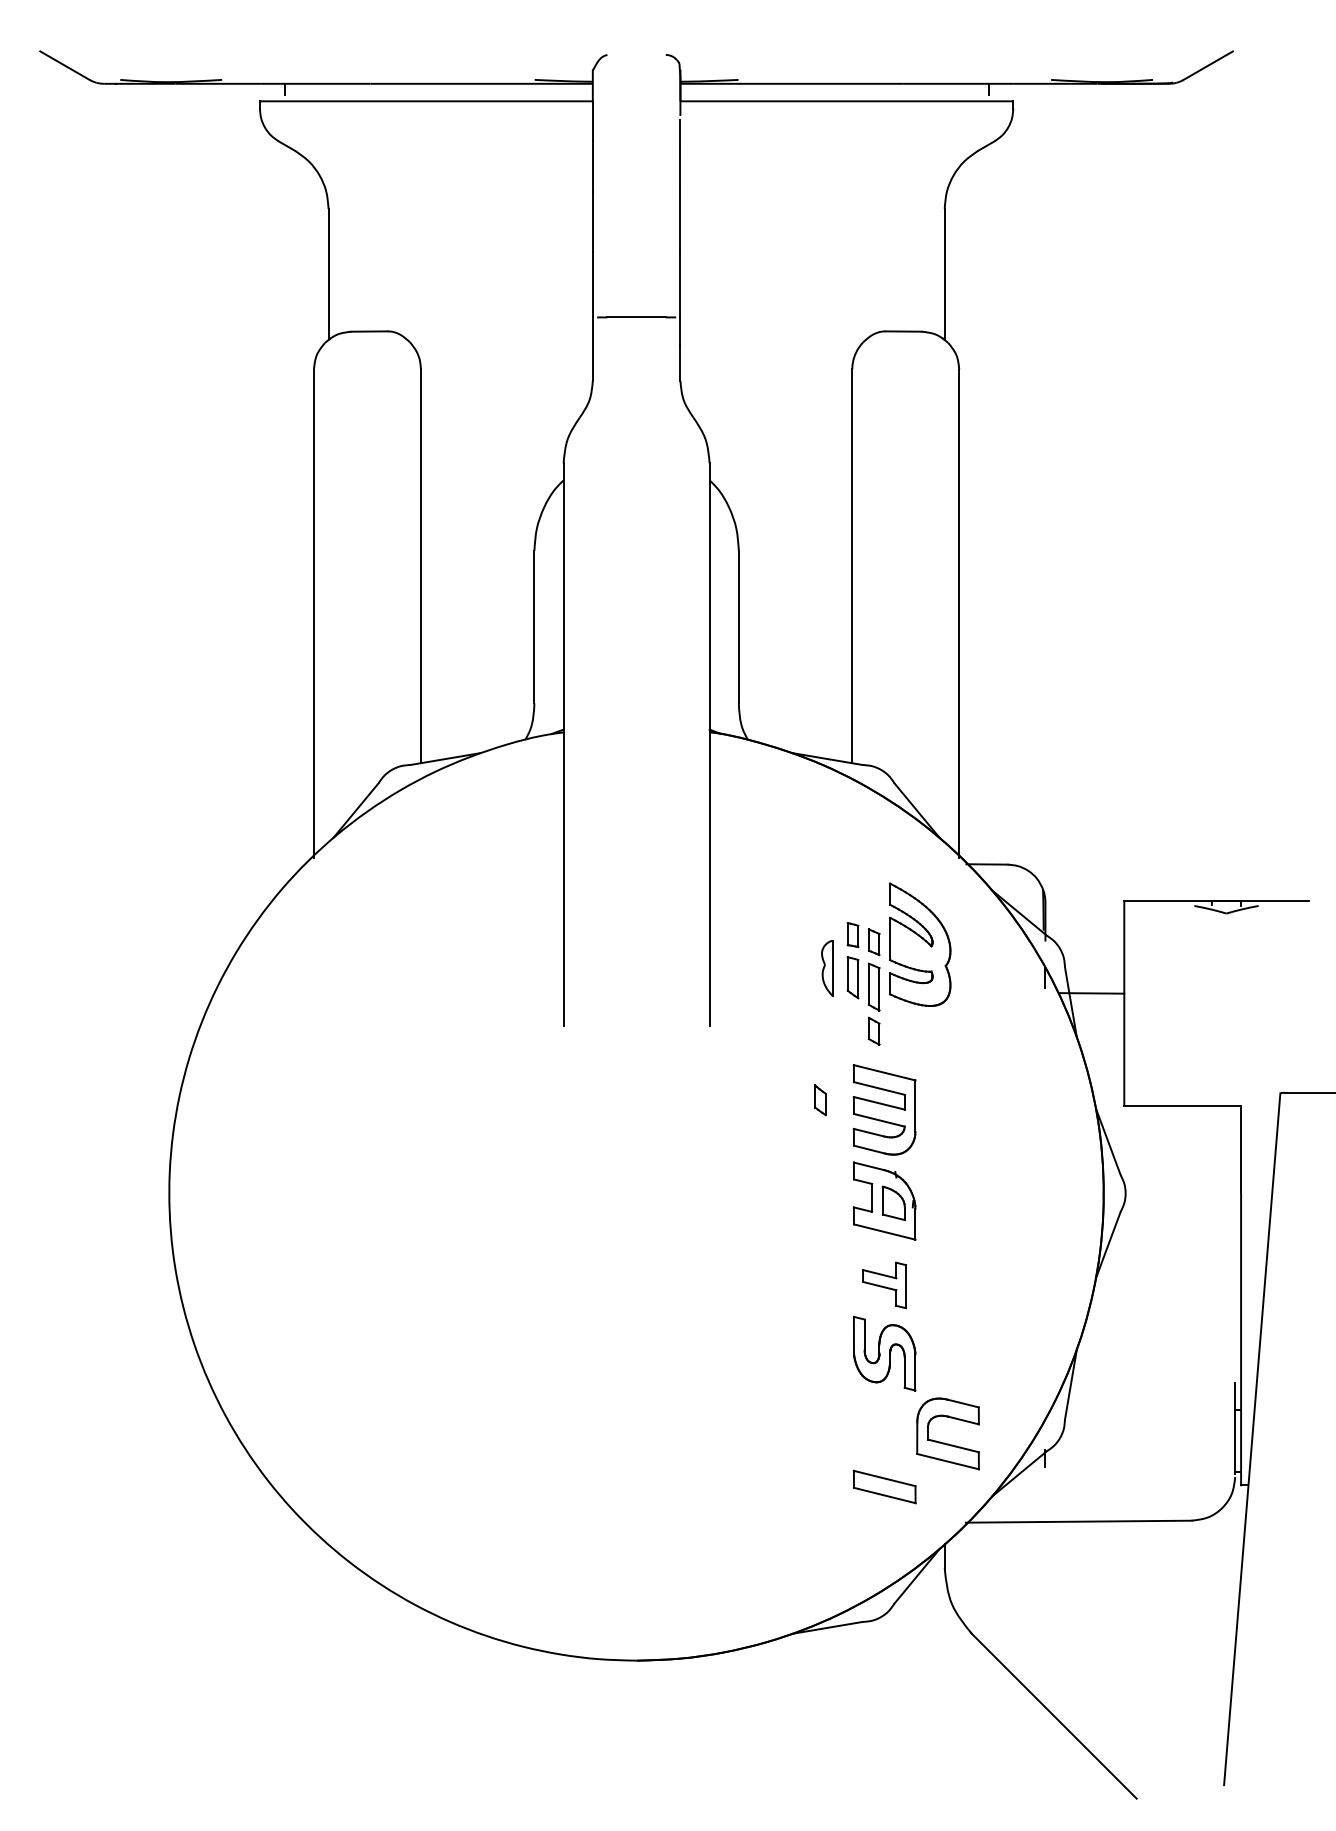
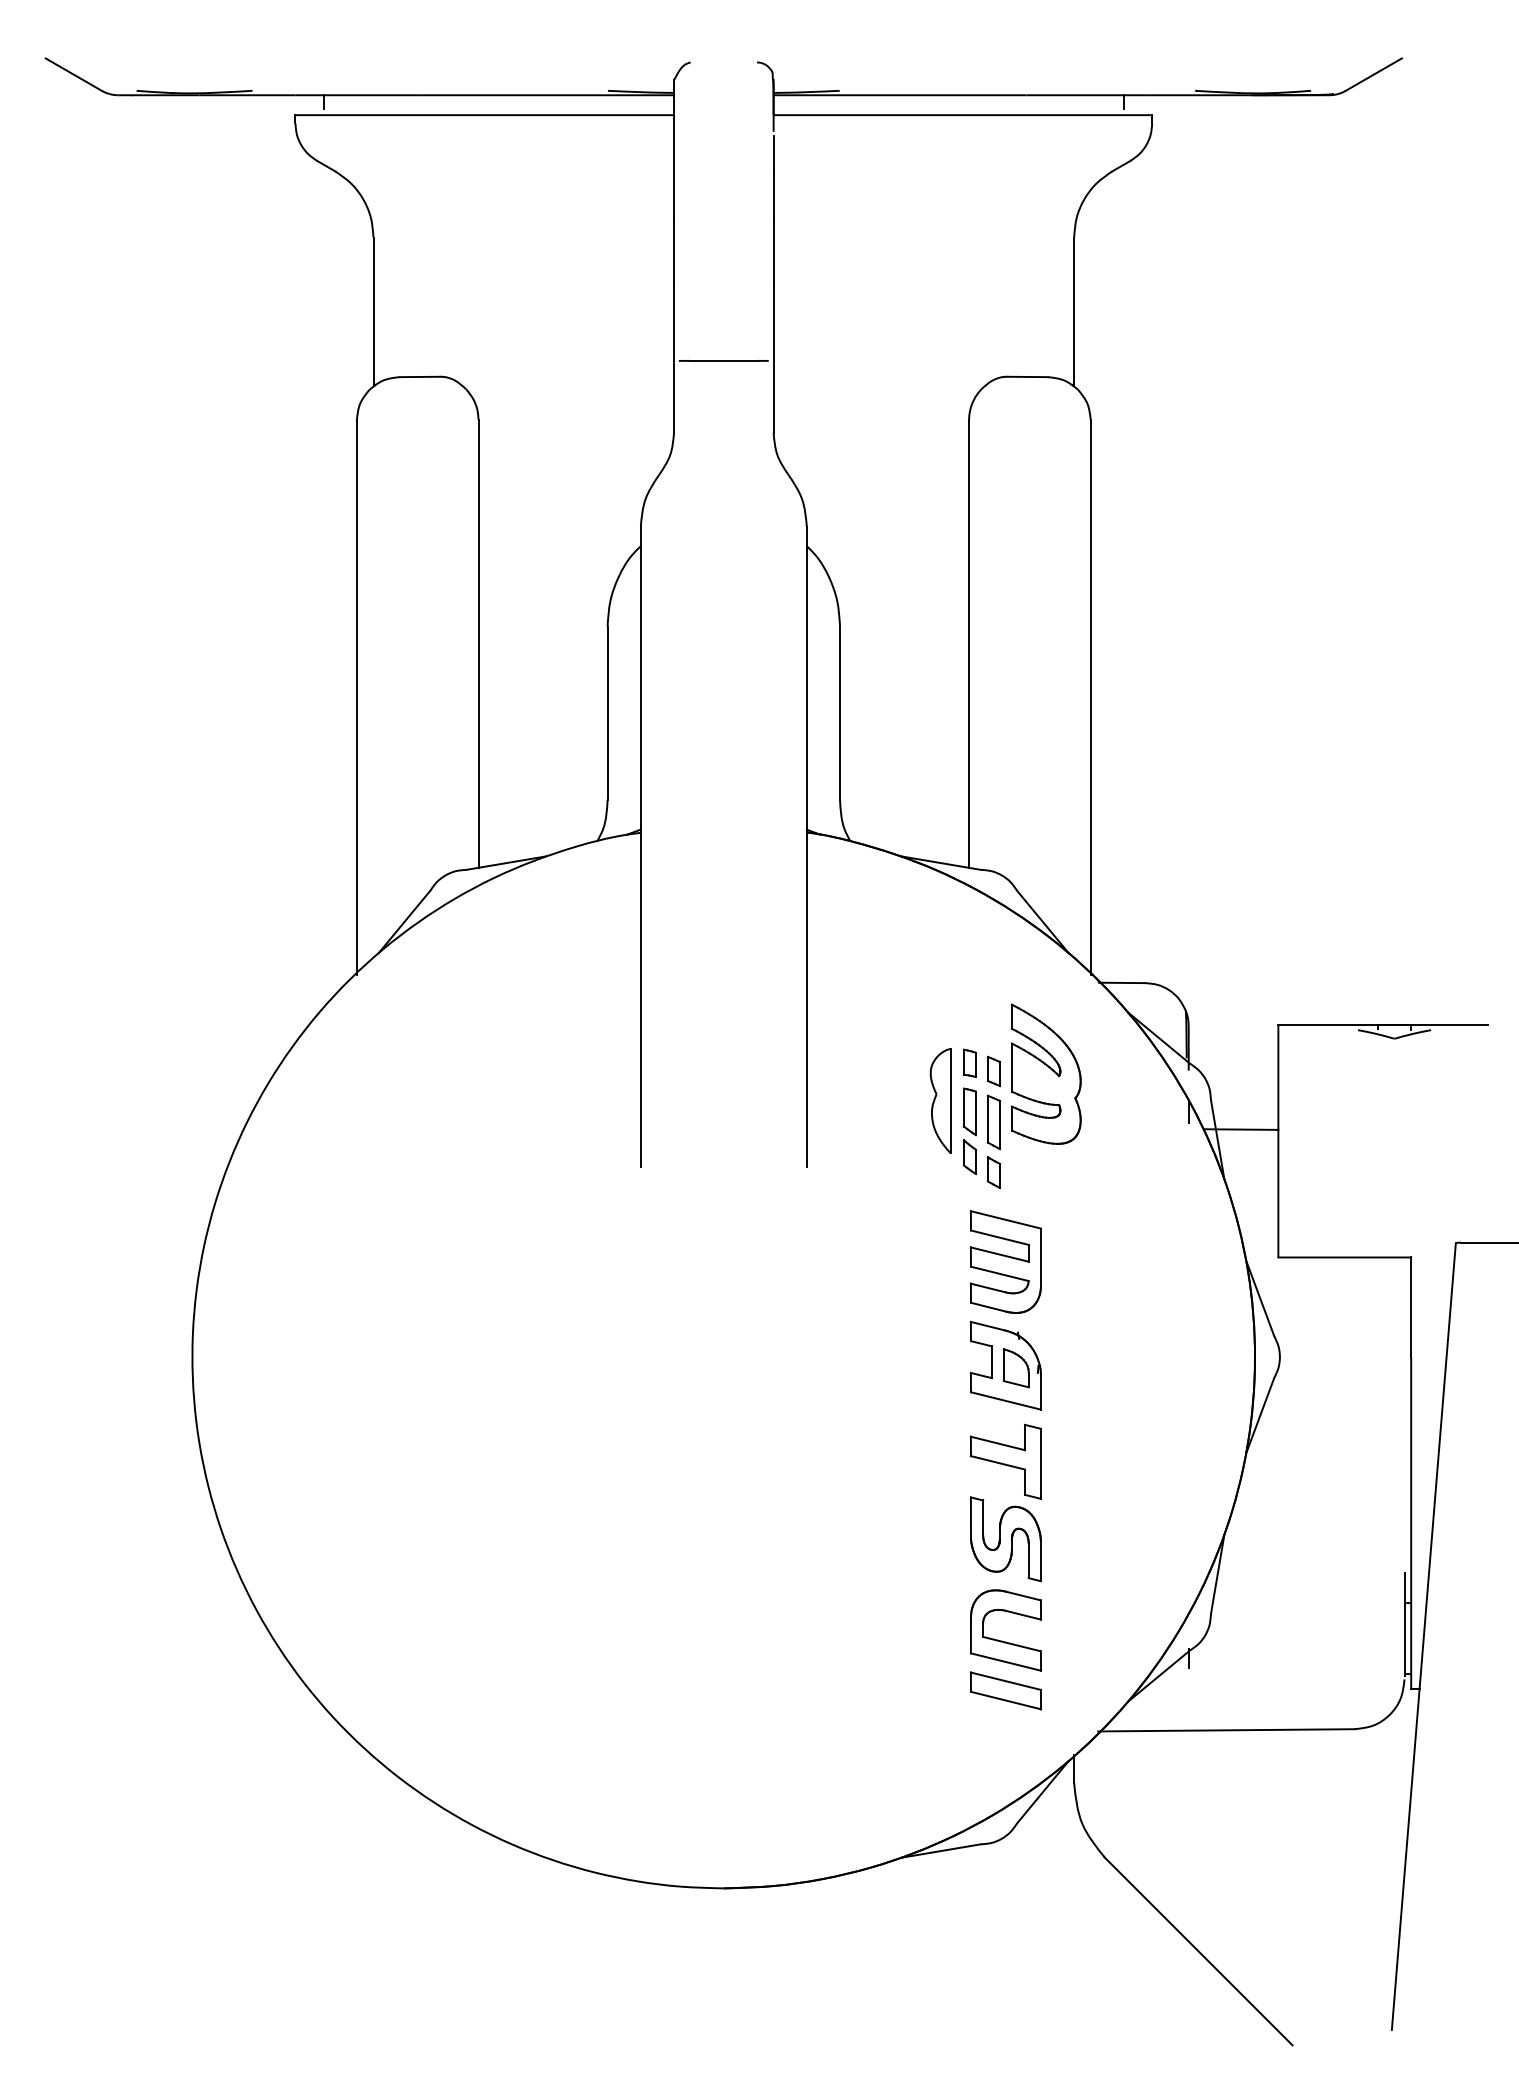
part: (827, 967) -> (940, 1100), size x1.67
part: (820, 1099) -> (969, 1156), moved
part: (884, 1285) -> (1005, 1461), size x1.43
part: (945, 1442) -> (1002, 1640), moved

